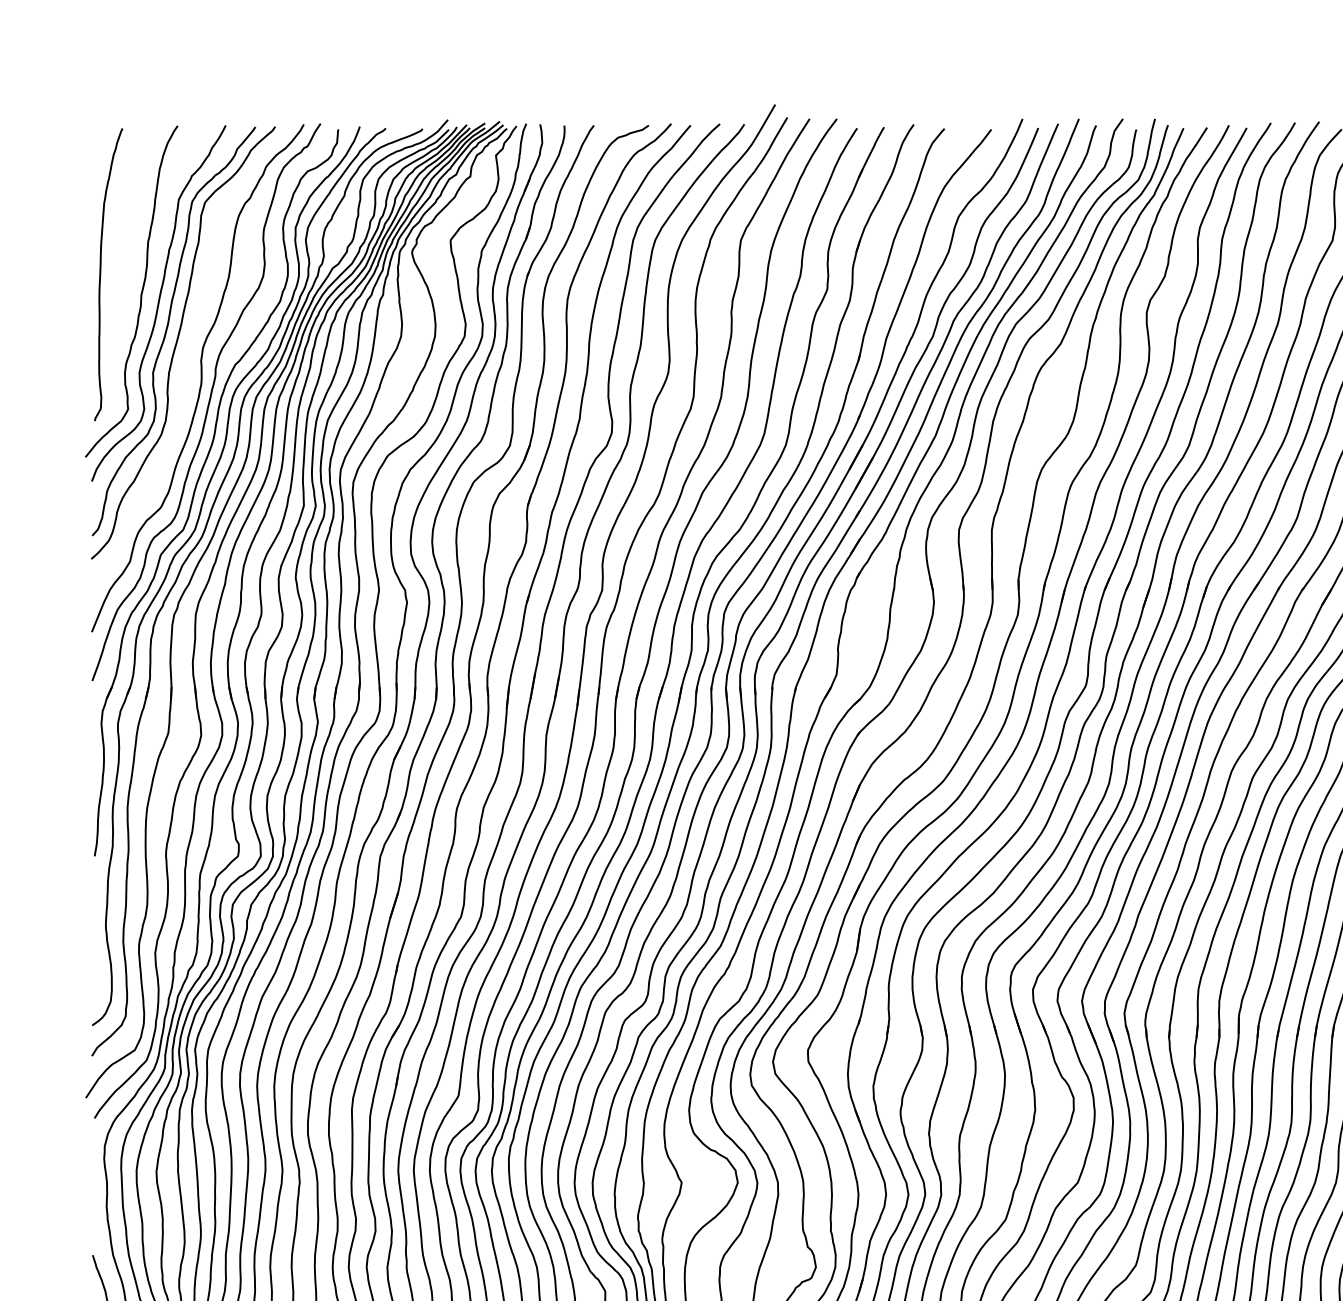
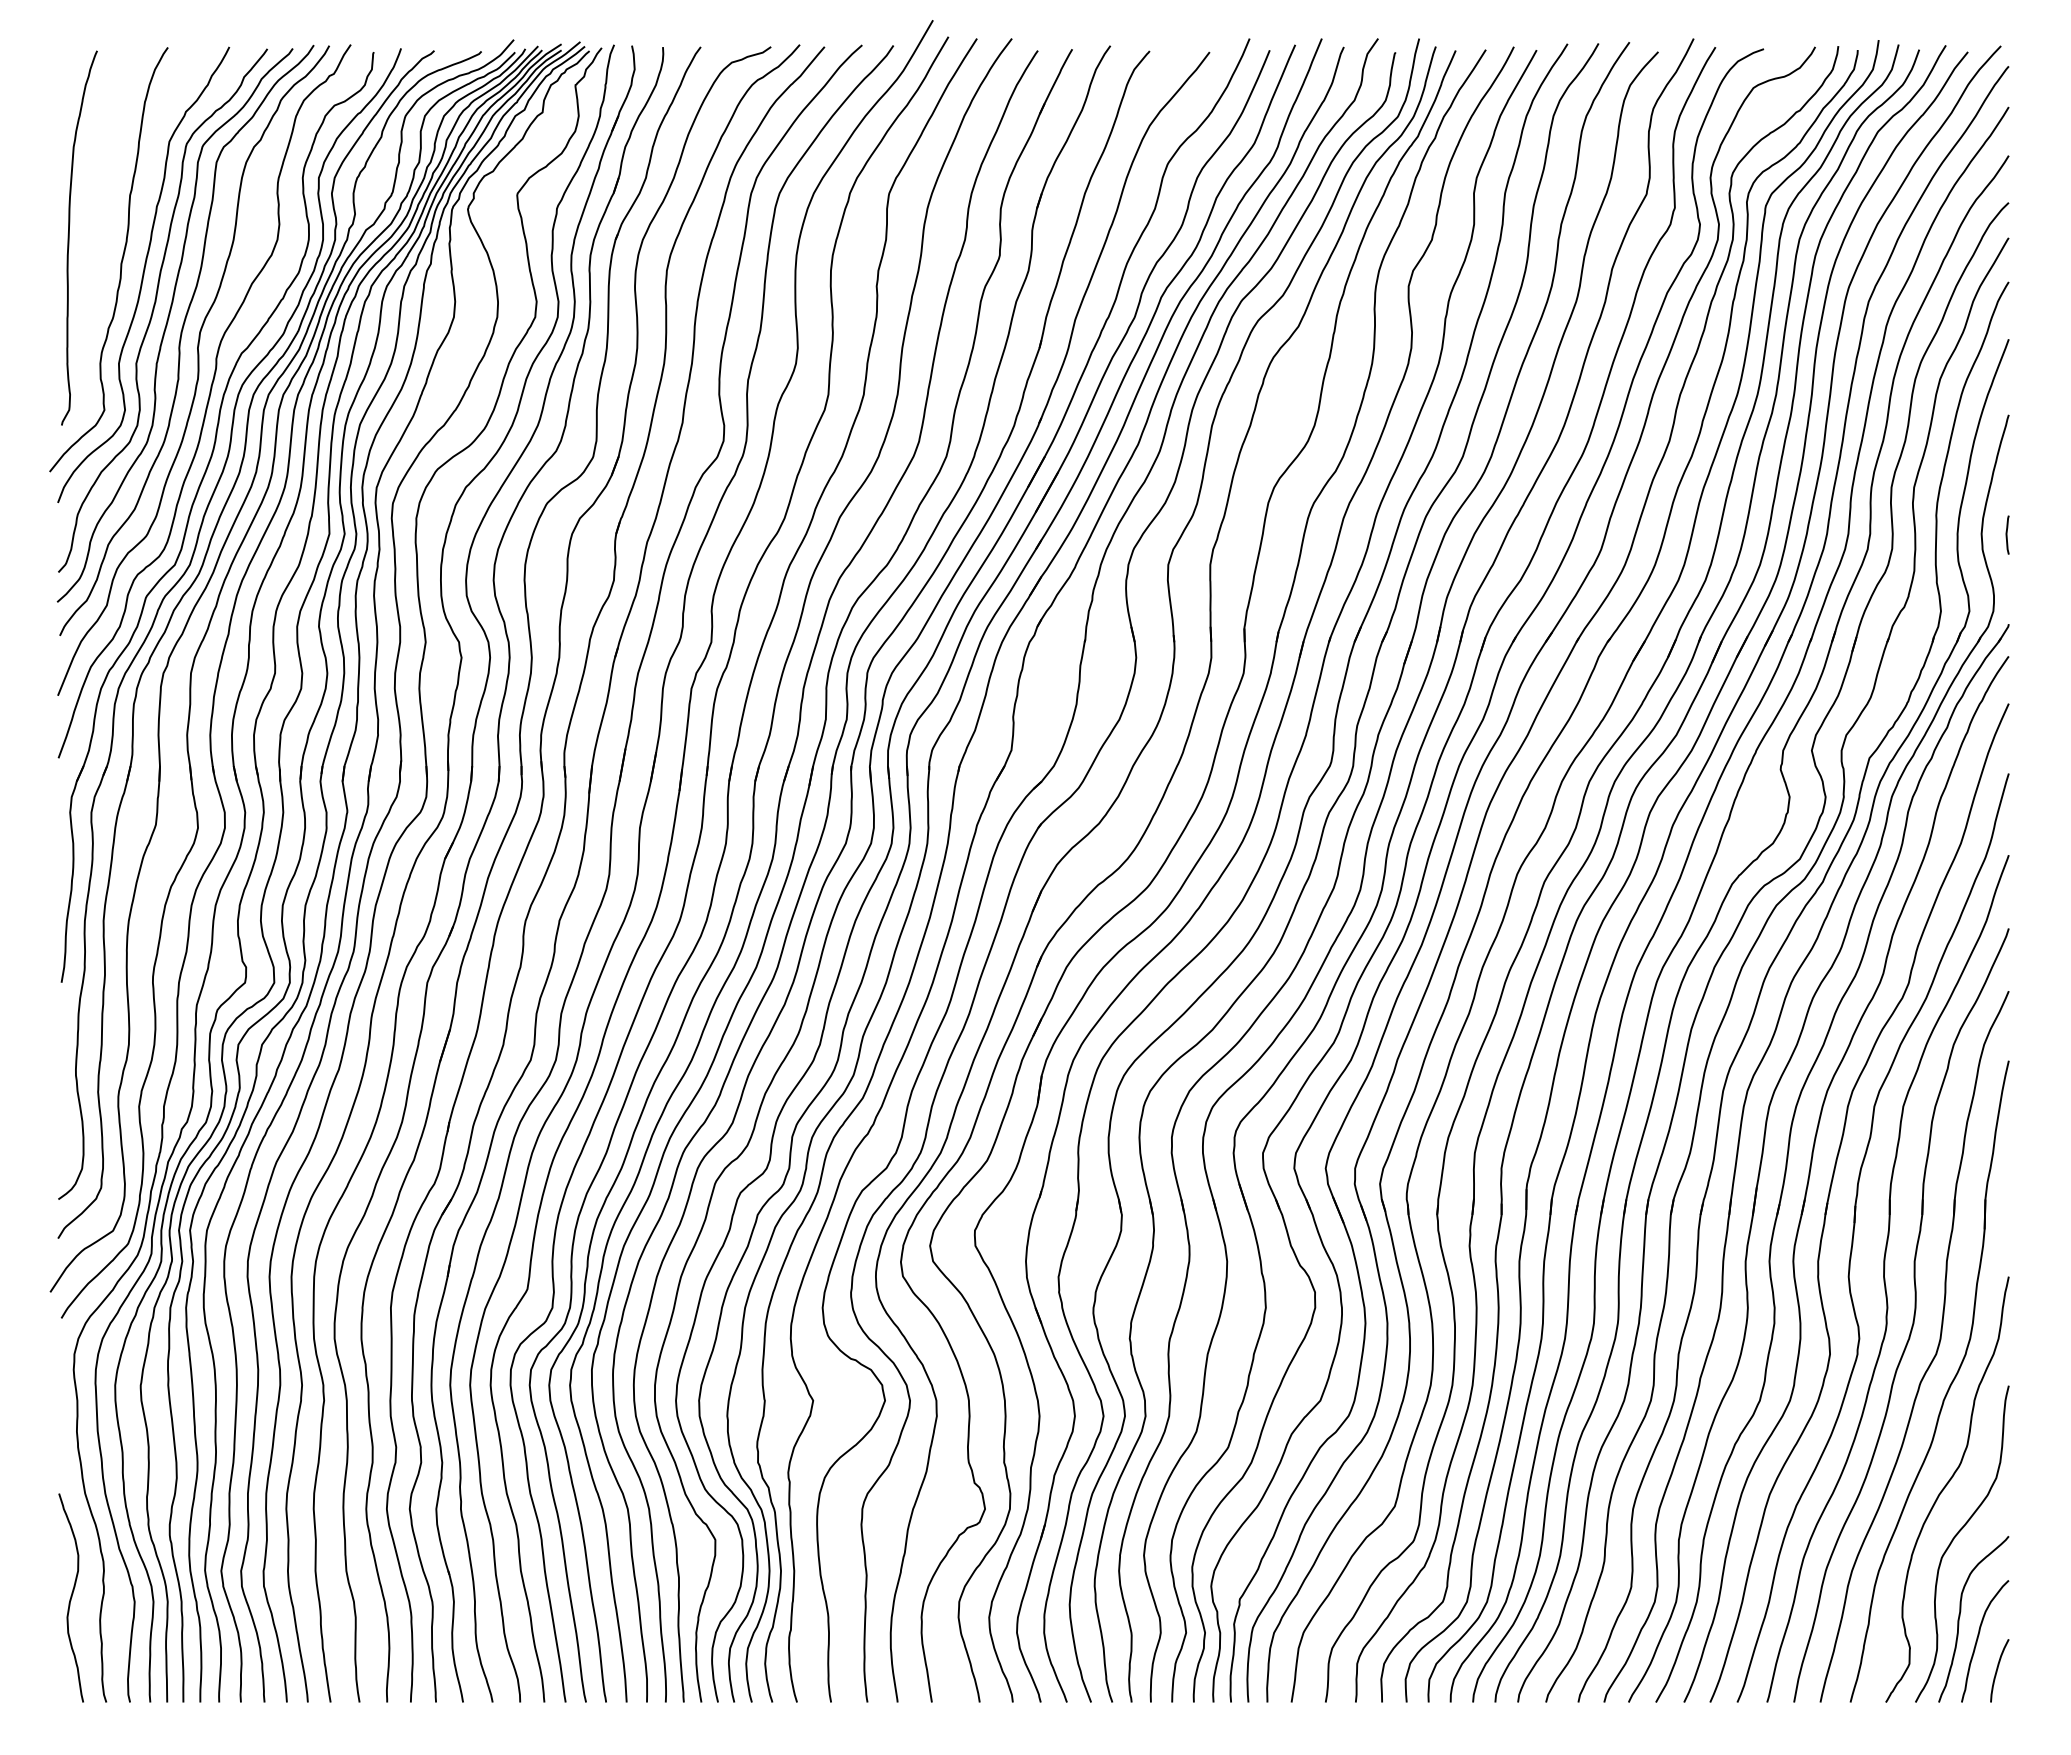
curve: (188, 353) -> (181, 339), added

